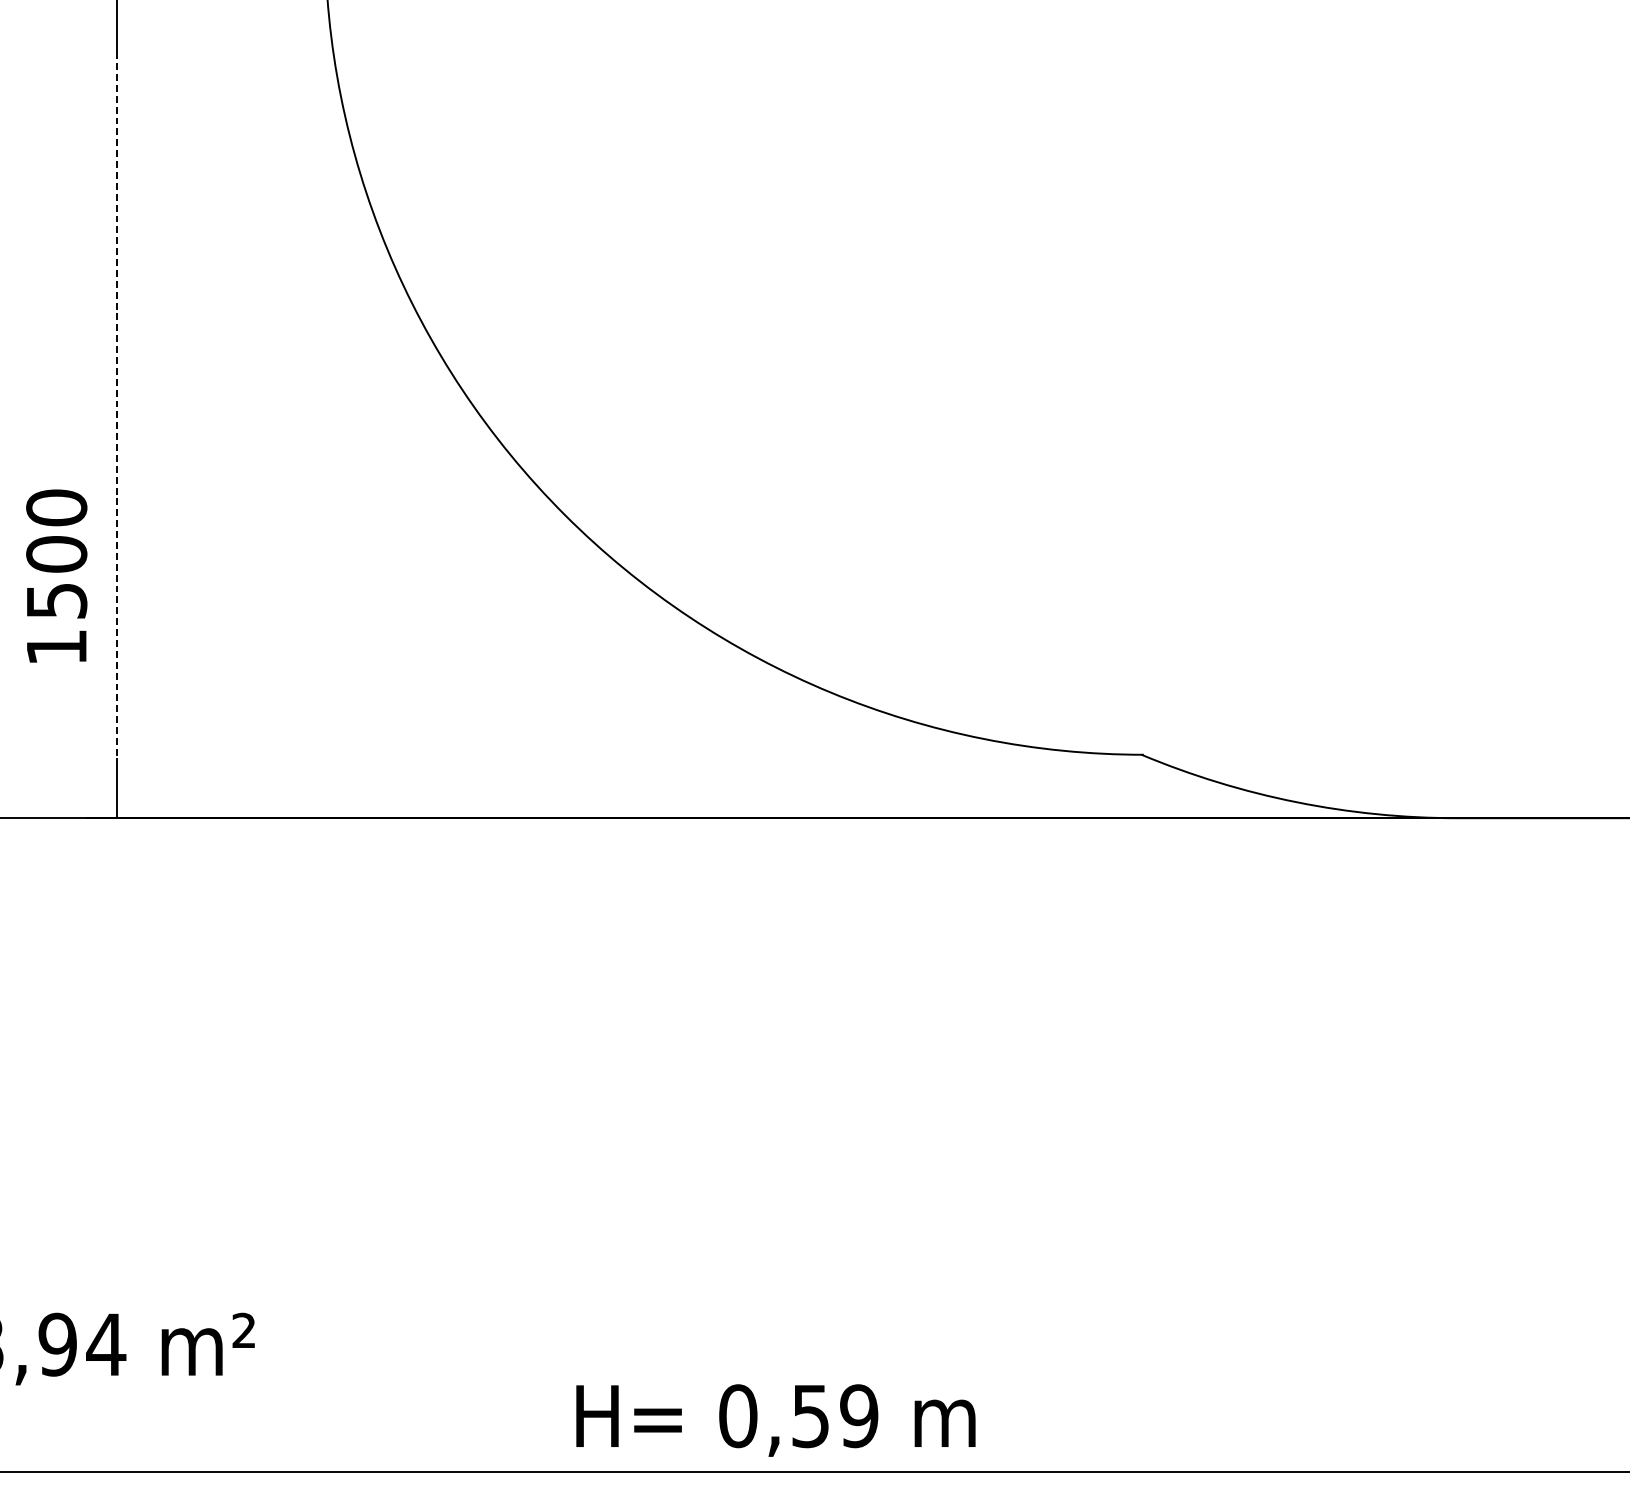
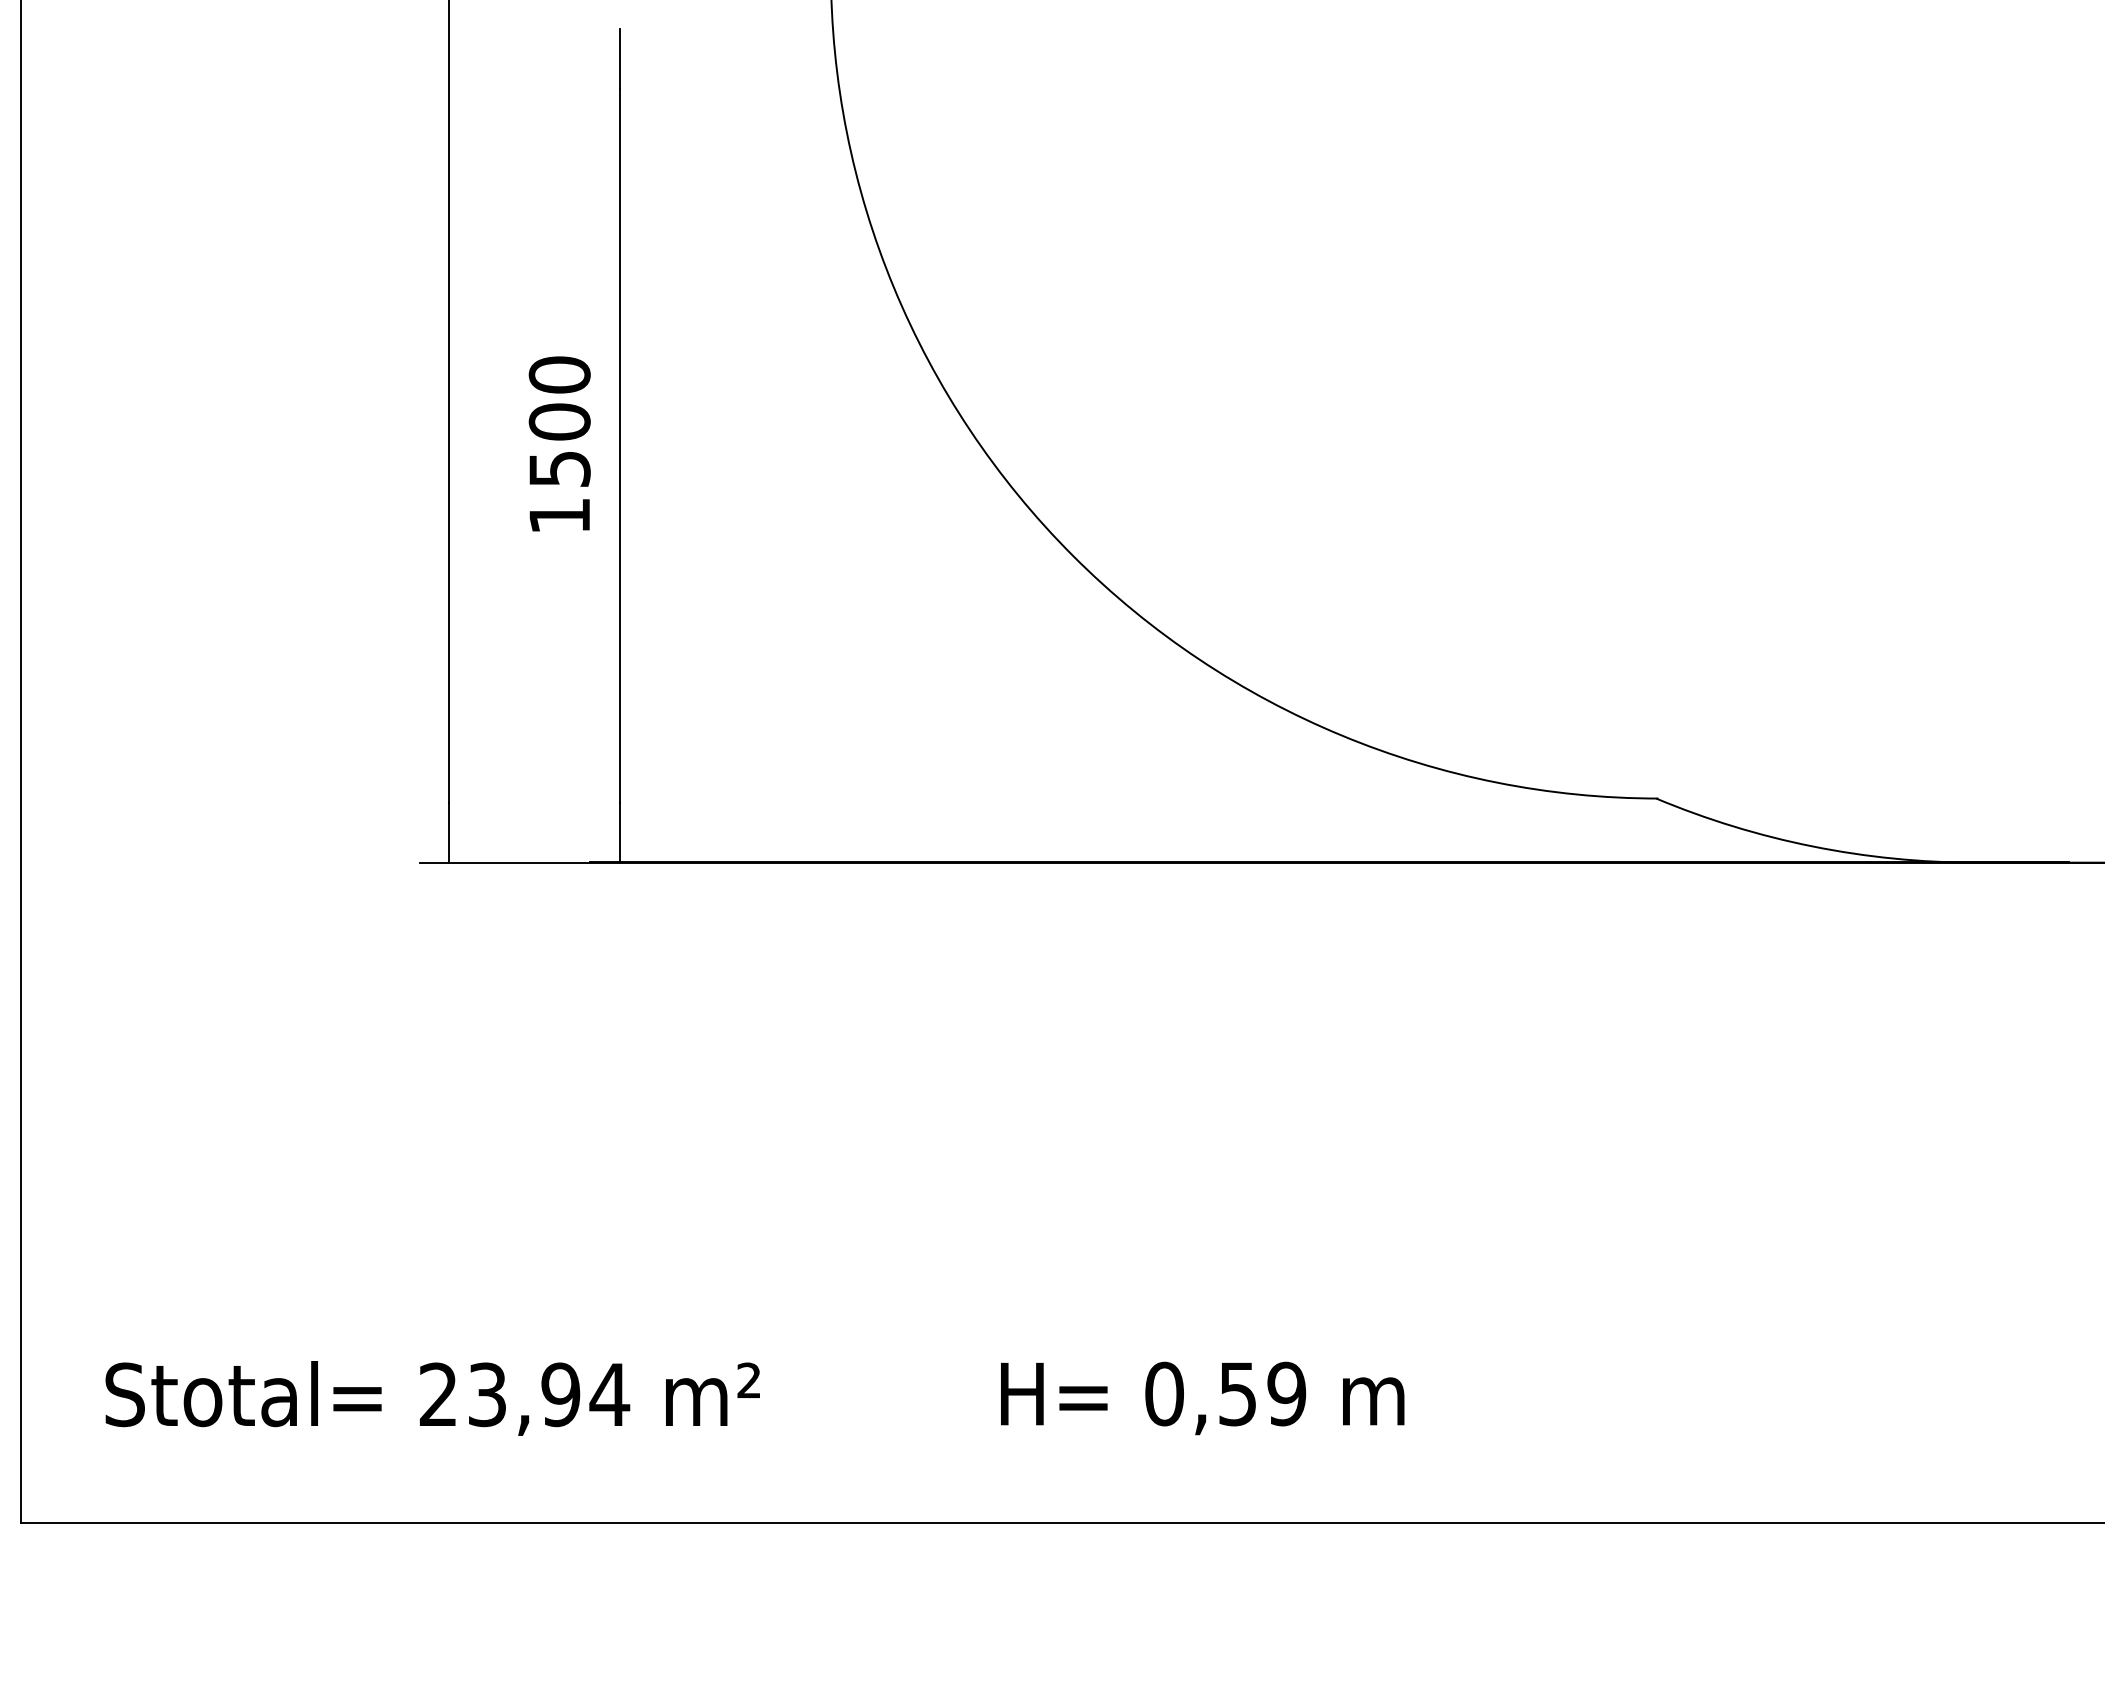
line: (116, 406) -> (620, 446), dashed -> solid
text: (56, 575) -> (559, 443), moved
text: (775, 1420) -> (1202, 1398), moved

